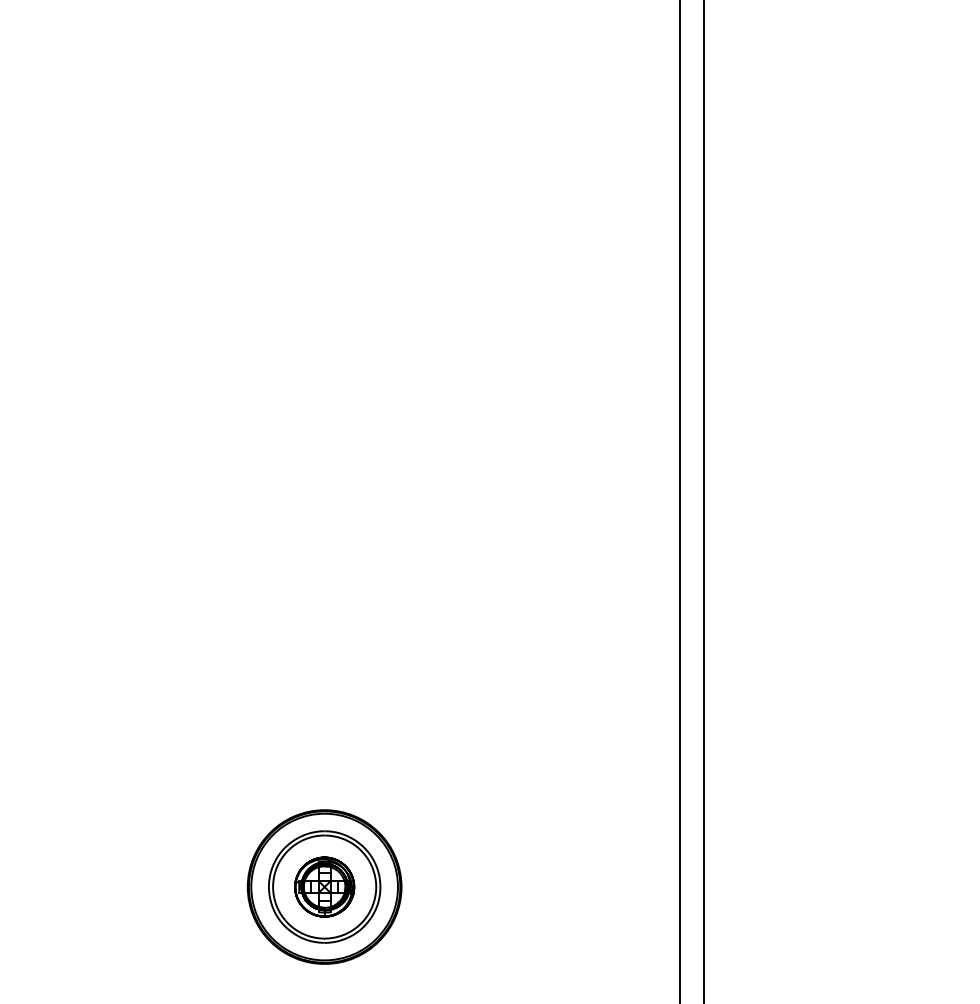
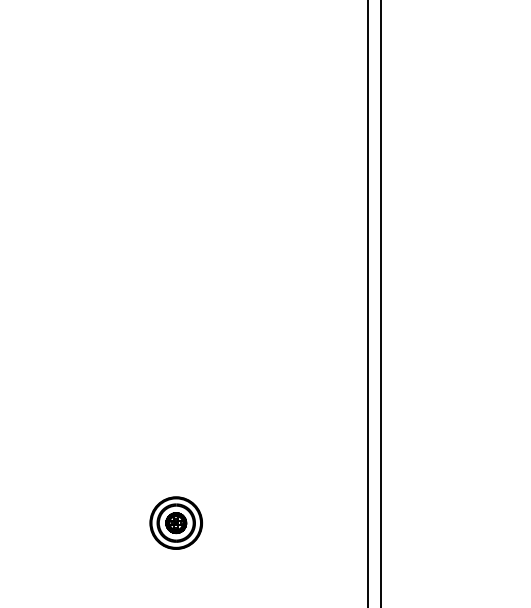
part: (322, 885) -> (175, 522), size x0.62

